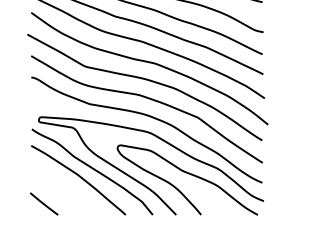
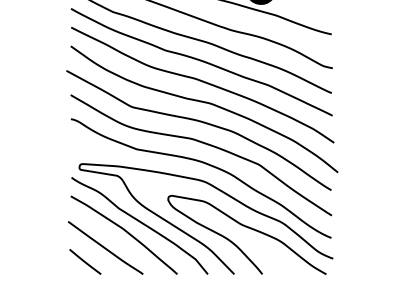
curve: (62, 191) -> (105, 247), added

